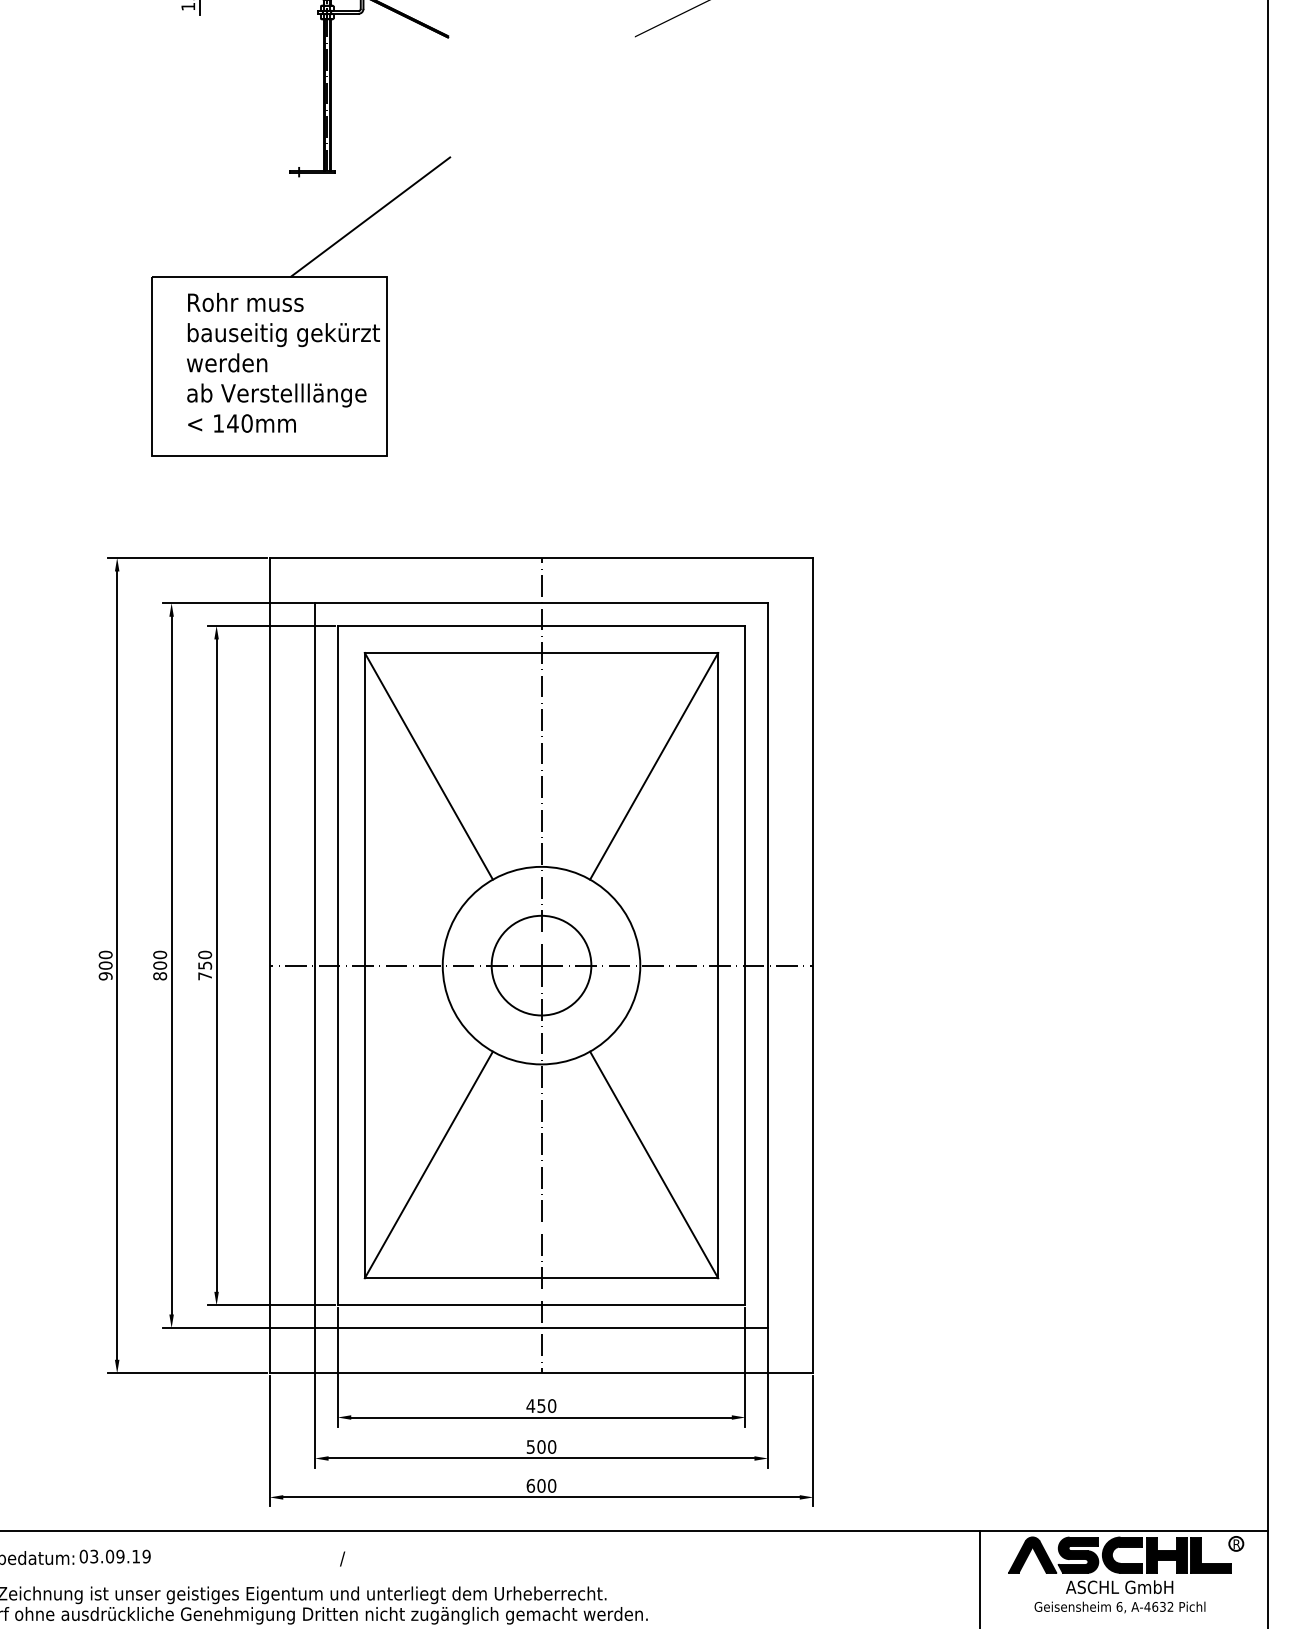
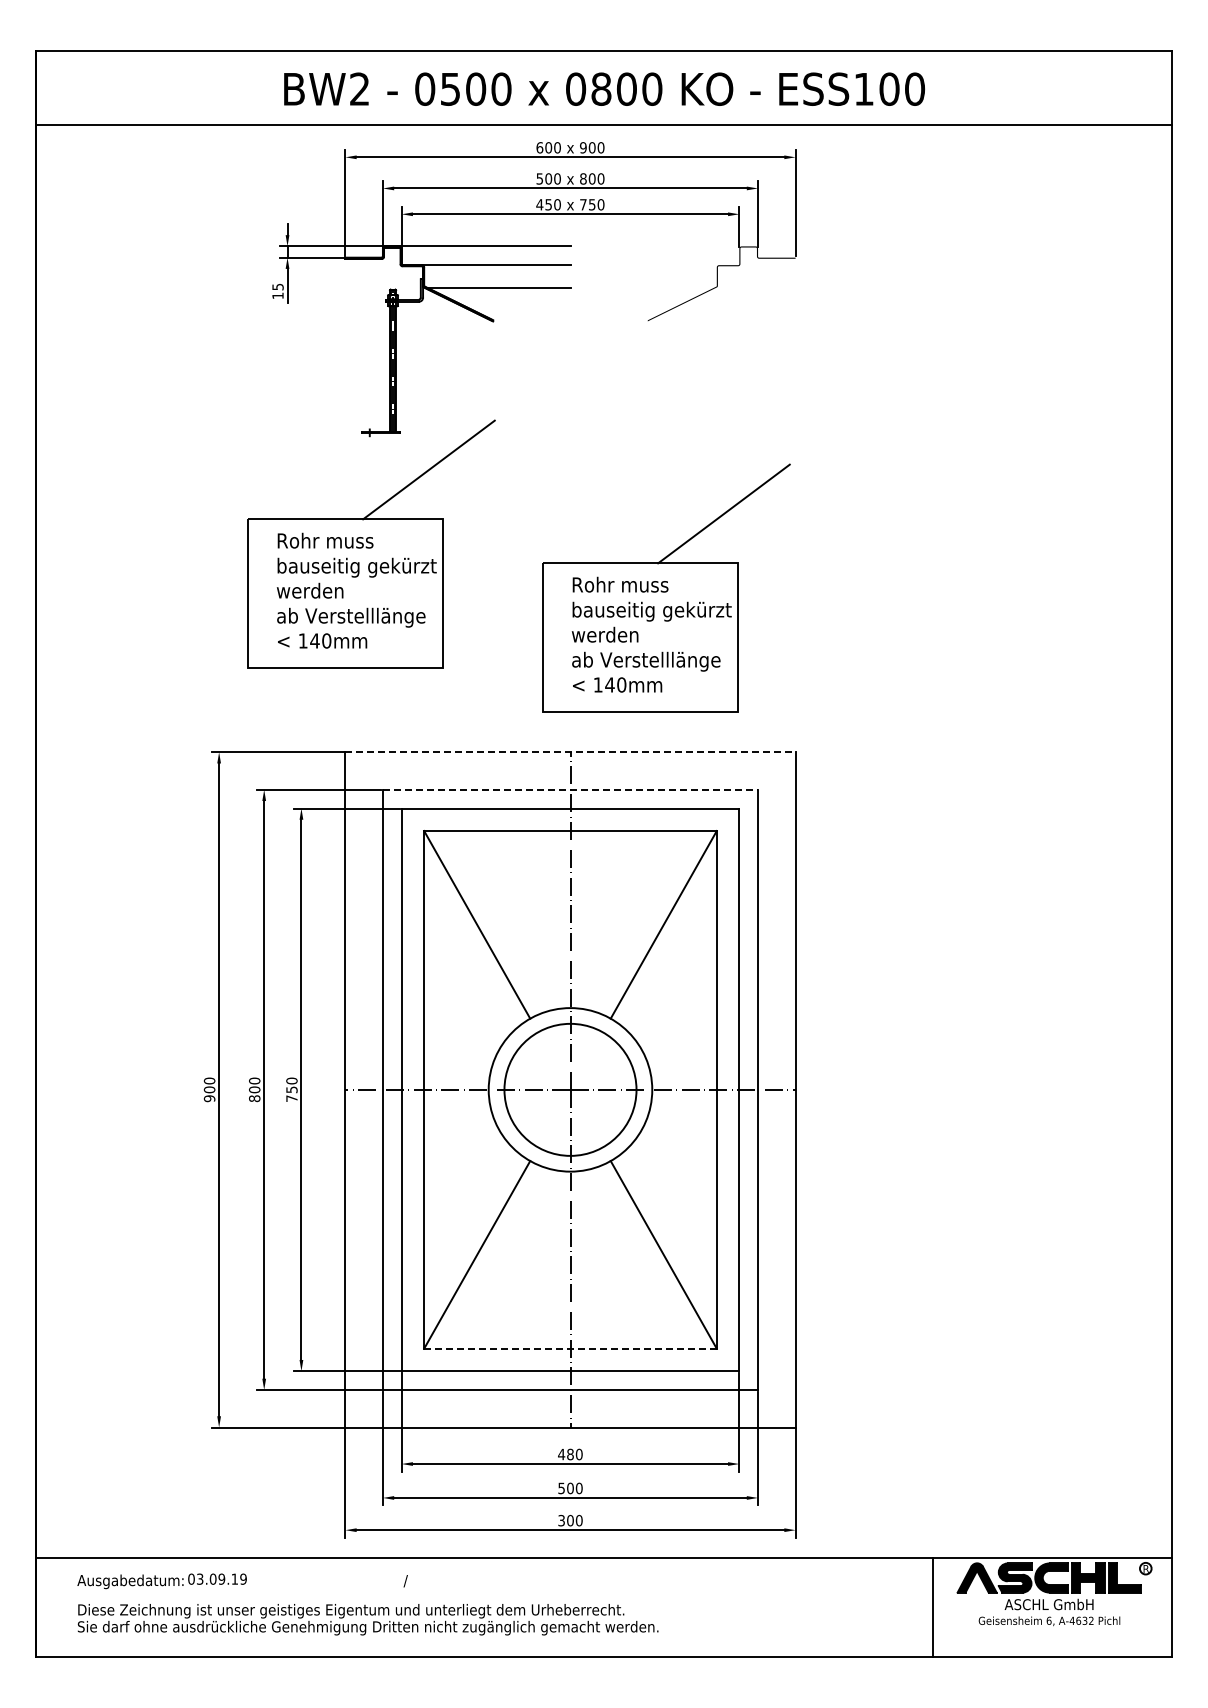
part: (657, 358) -> (666, 587), added
line: (541, 558) -> (570, 752), solid -> dashed
line: (541, 602) -> (570, 789), solid -> dashed
circle: (541, 965) -> (570, 1089), size x1.6
line: (540, 1277) -> (569, 1348), solid -> dashed
text: (541, 1406) -> (570, 1454), 450 -> 480
text: (530, 1485) -> (561, 1520), 600 -> 300

